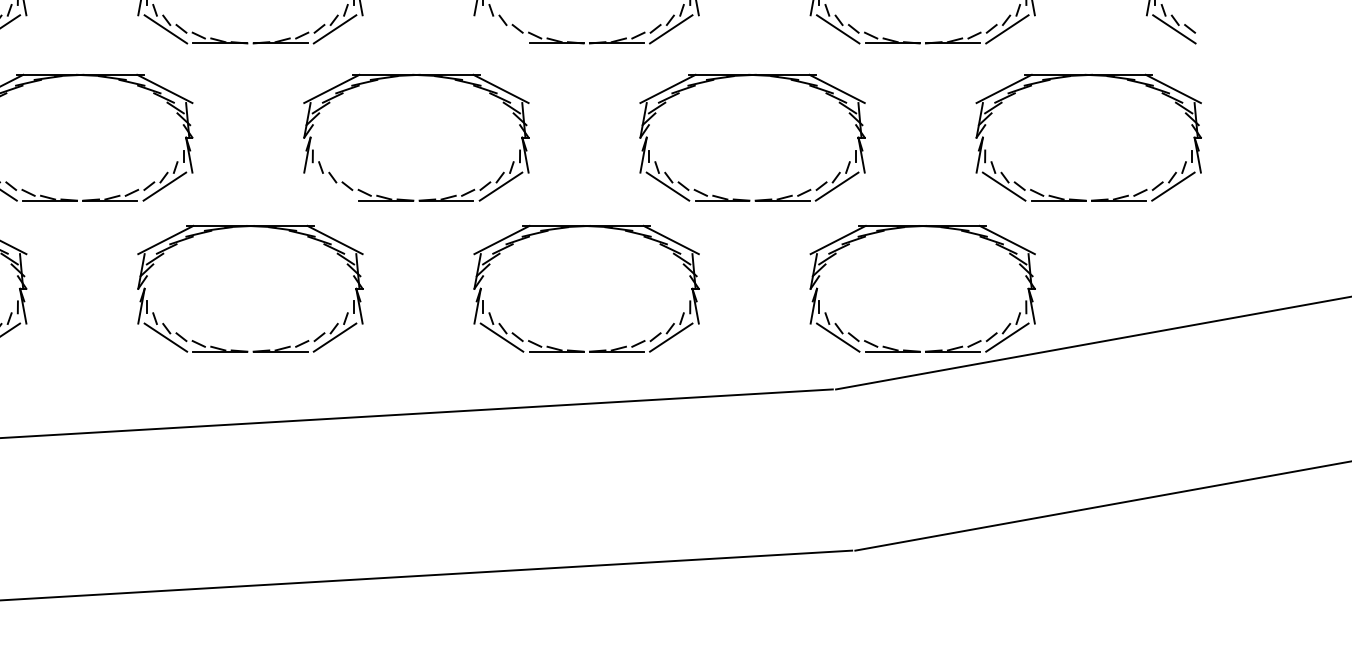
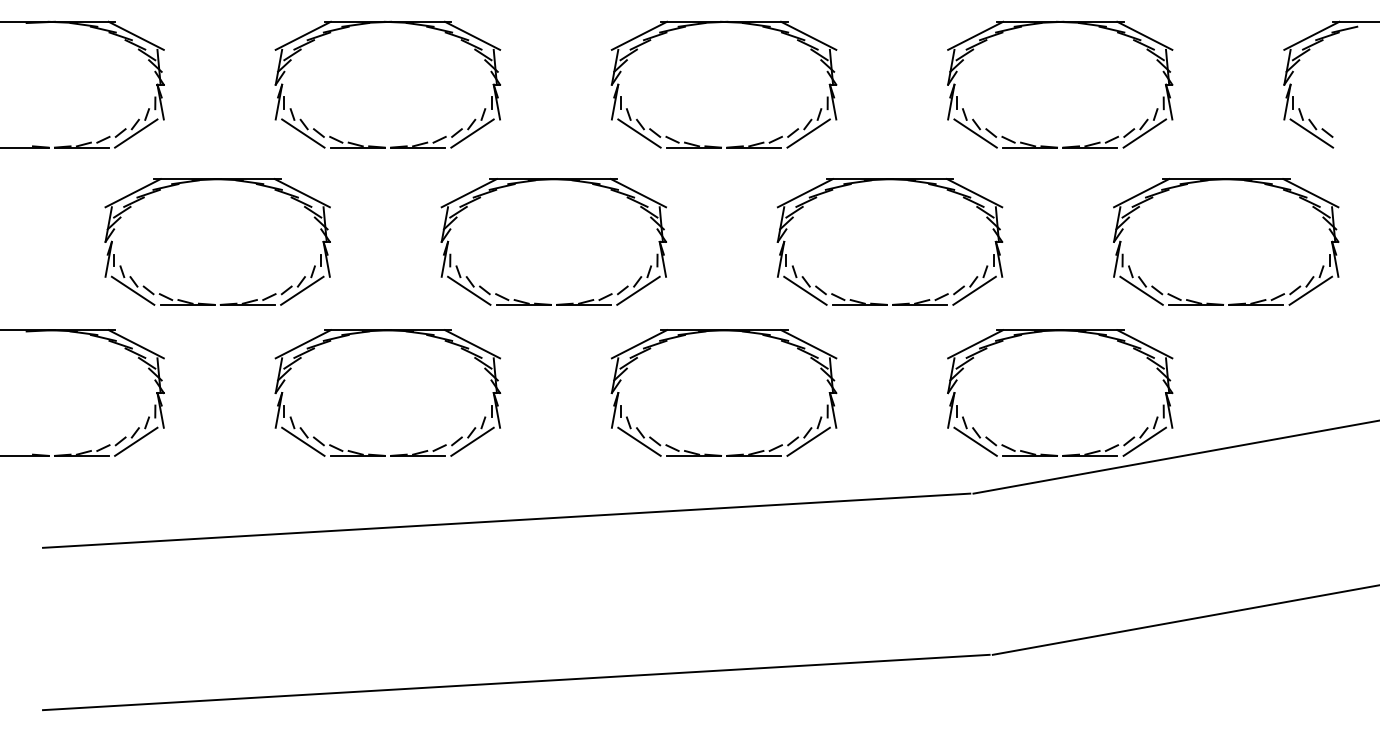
line: (502, 29) -> (639, 133), added
line: (332, 186) -> (469, 290), added

